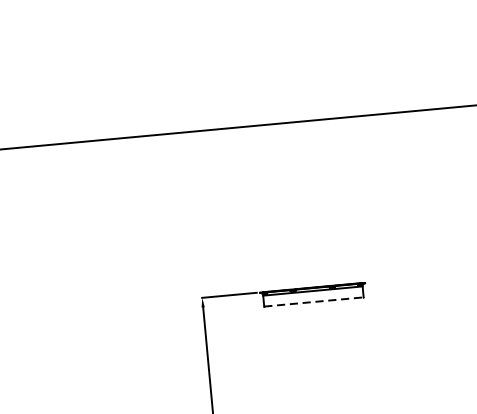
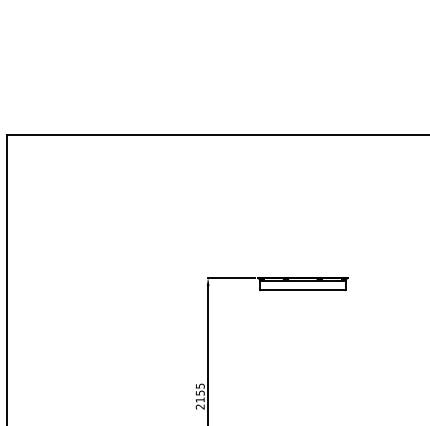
line: (313, 302) -> (302, 290), dashed -> solid

